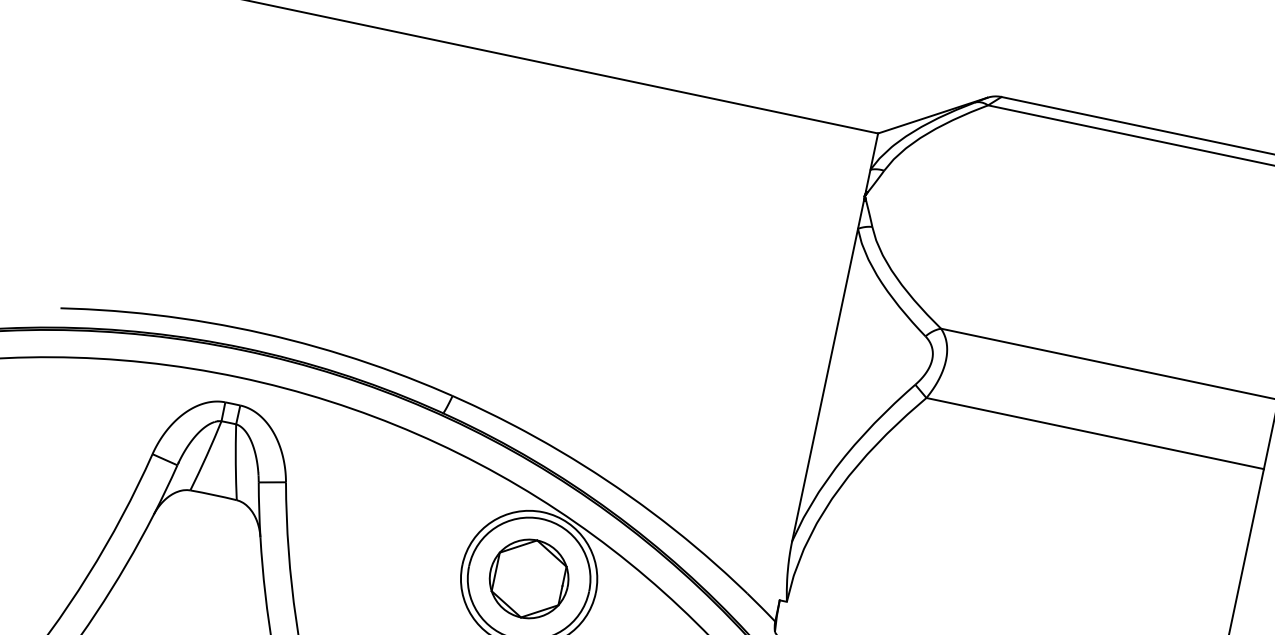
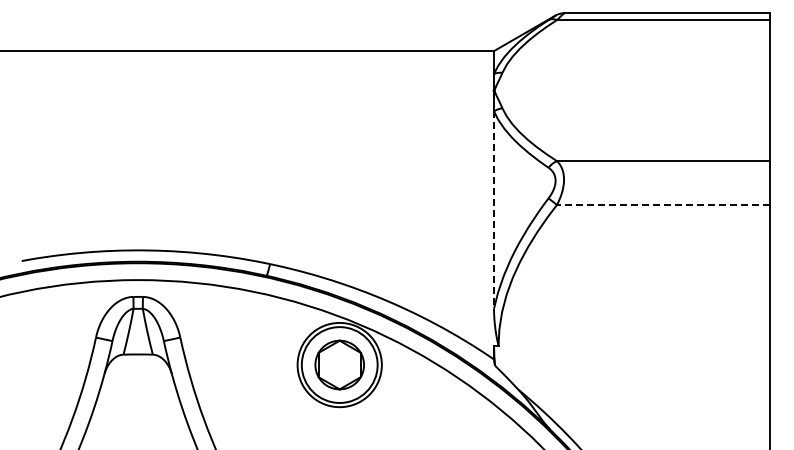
line: (825, 385) -> (494, 210), solid -> dashed
line: (1095, 432) -> (663, 204), solid -> dashed

